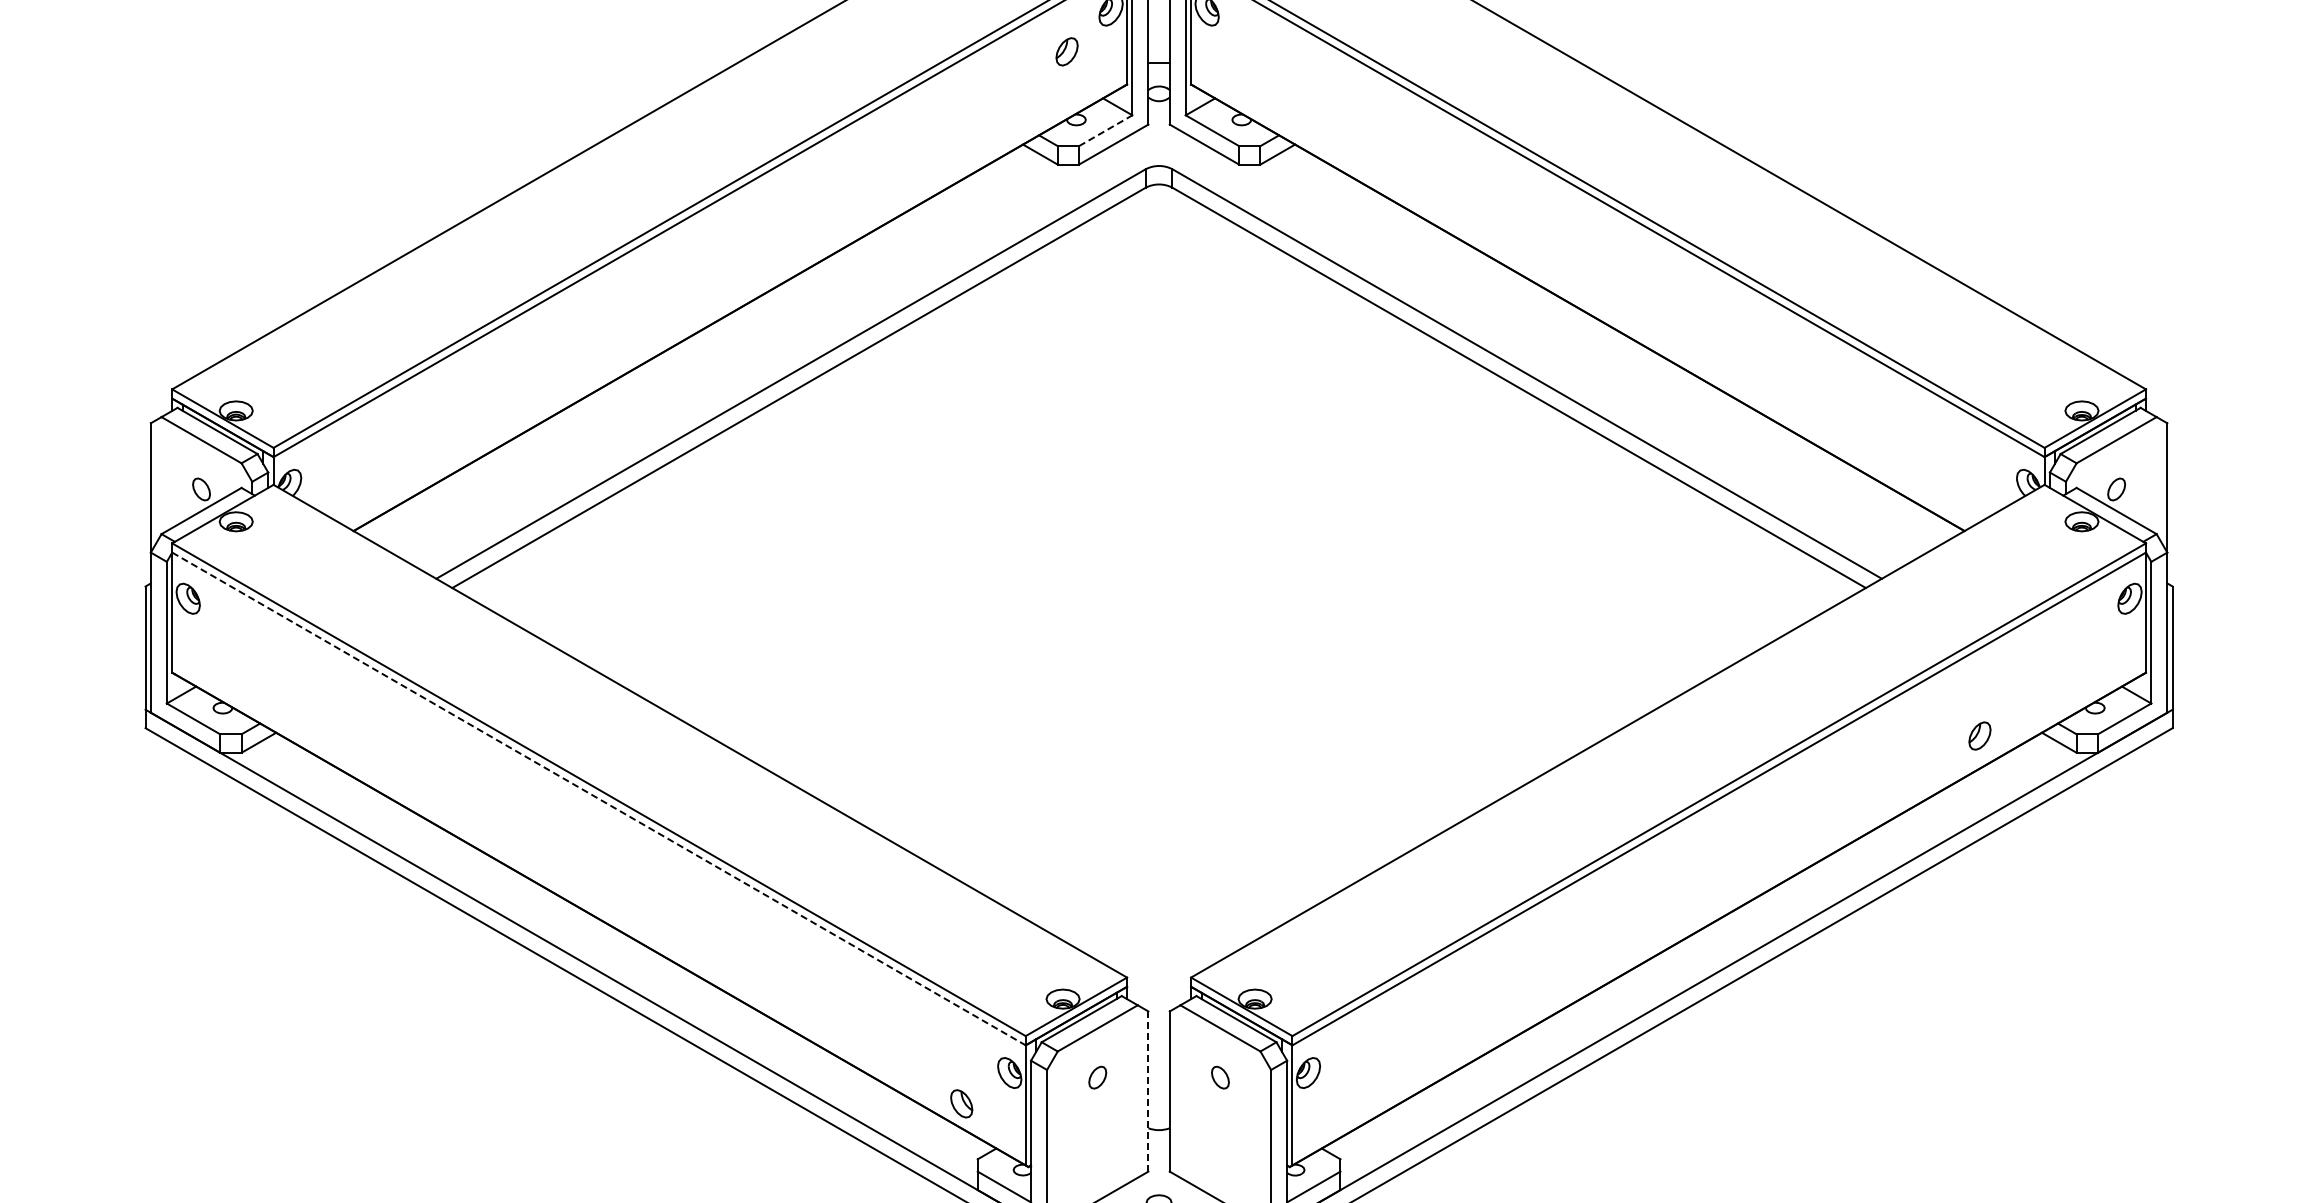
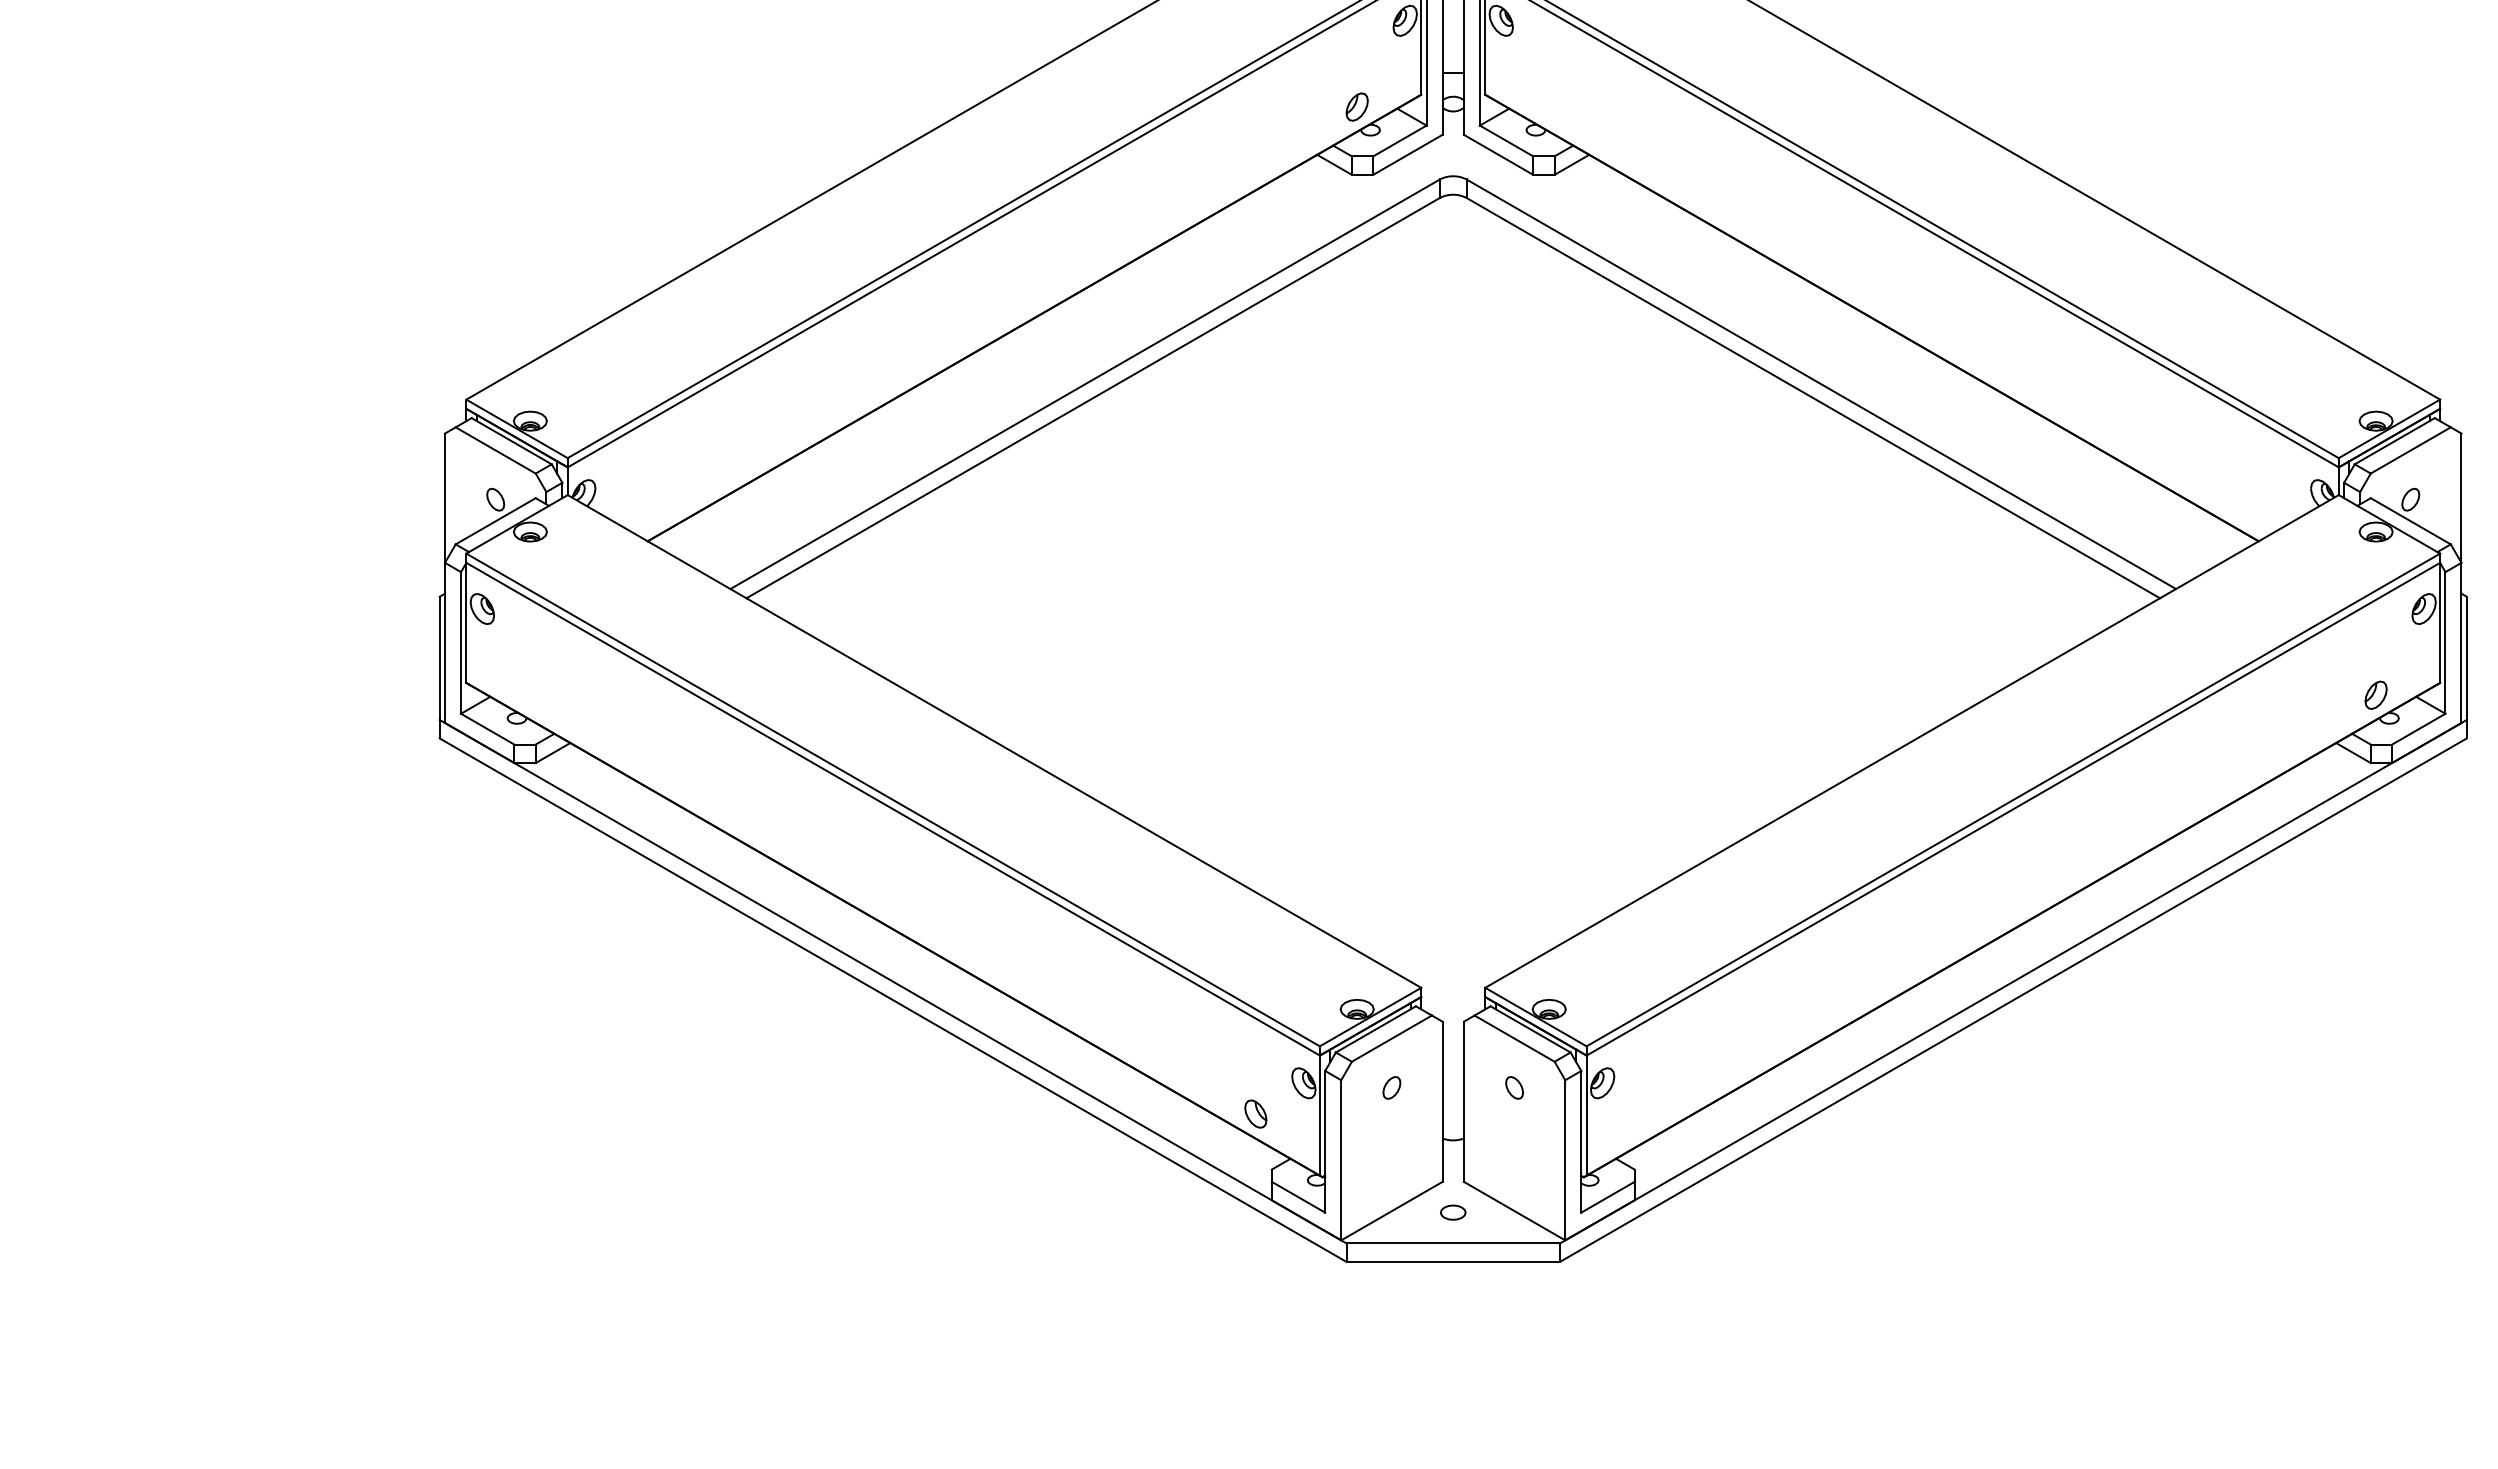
part: (1066, 51) -> (1356, 106), moved
line: (1105, 130) -> (1399, 140), dashed -> solid
part: (1979, 735) -> (2375, 694), moved
line: (599, 799) -> (893, 809), dashed -> solid
line: (1148, 1092) -> (1442, 1102), dashed -> solid

